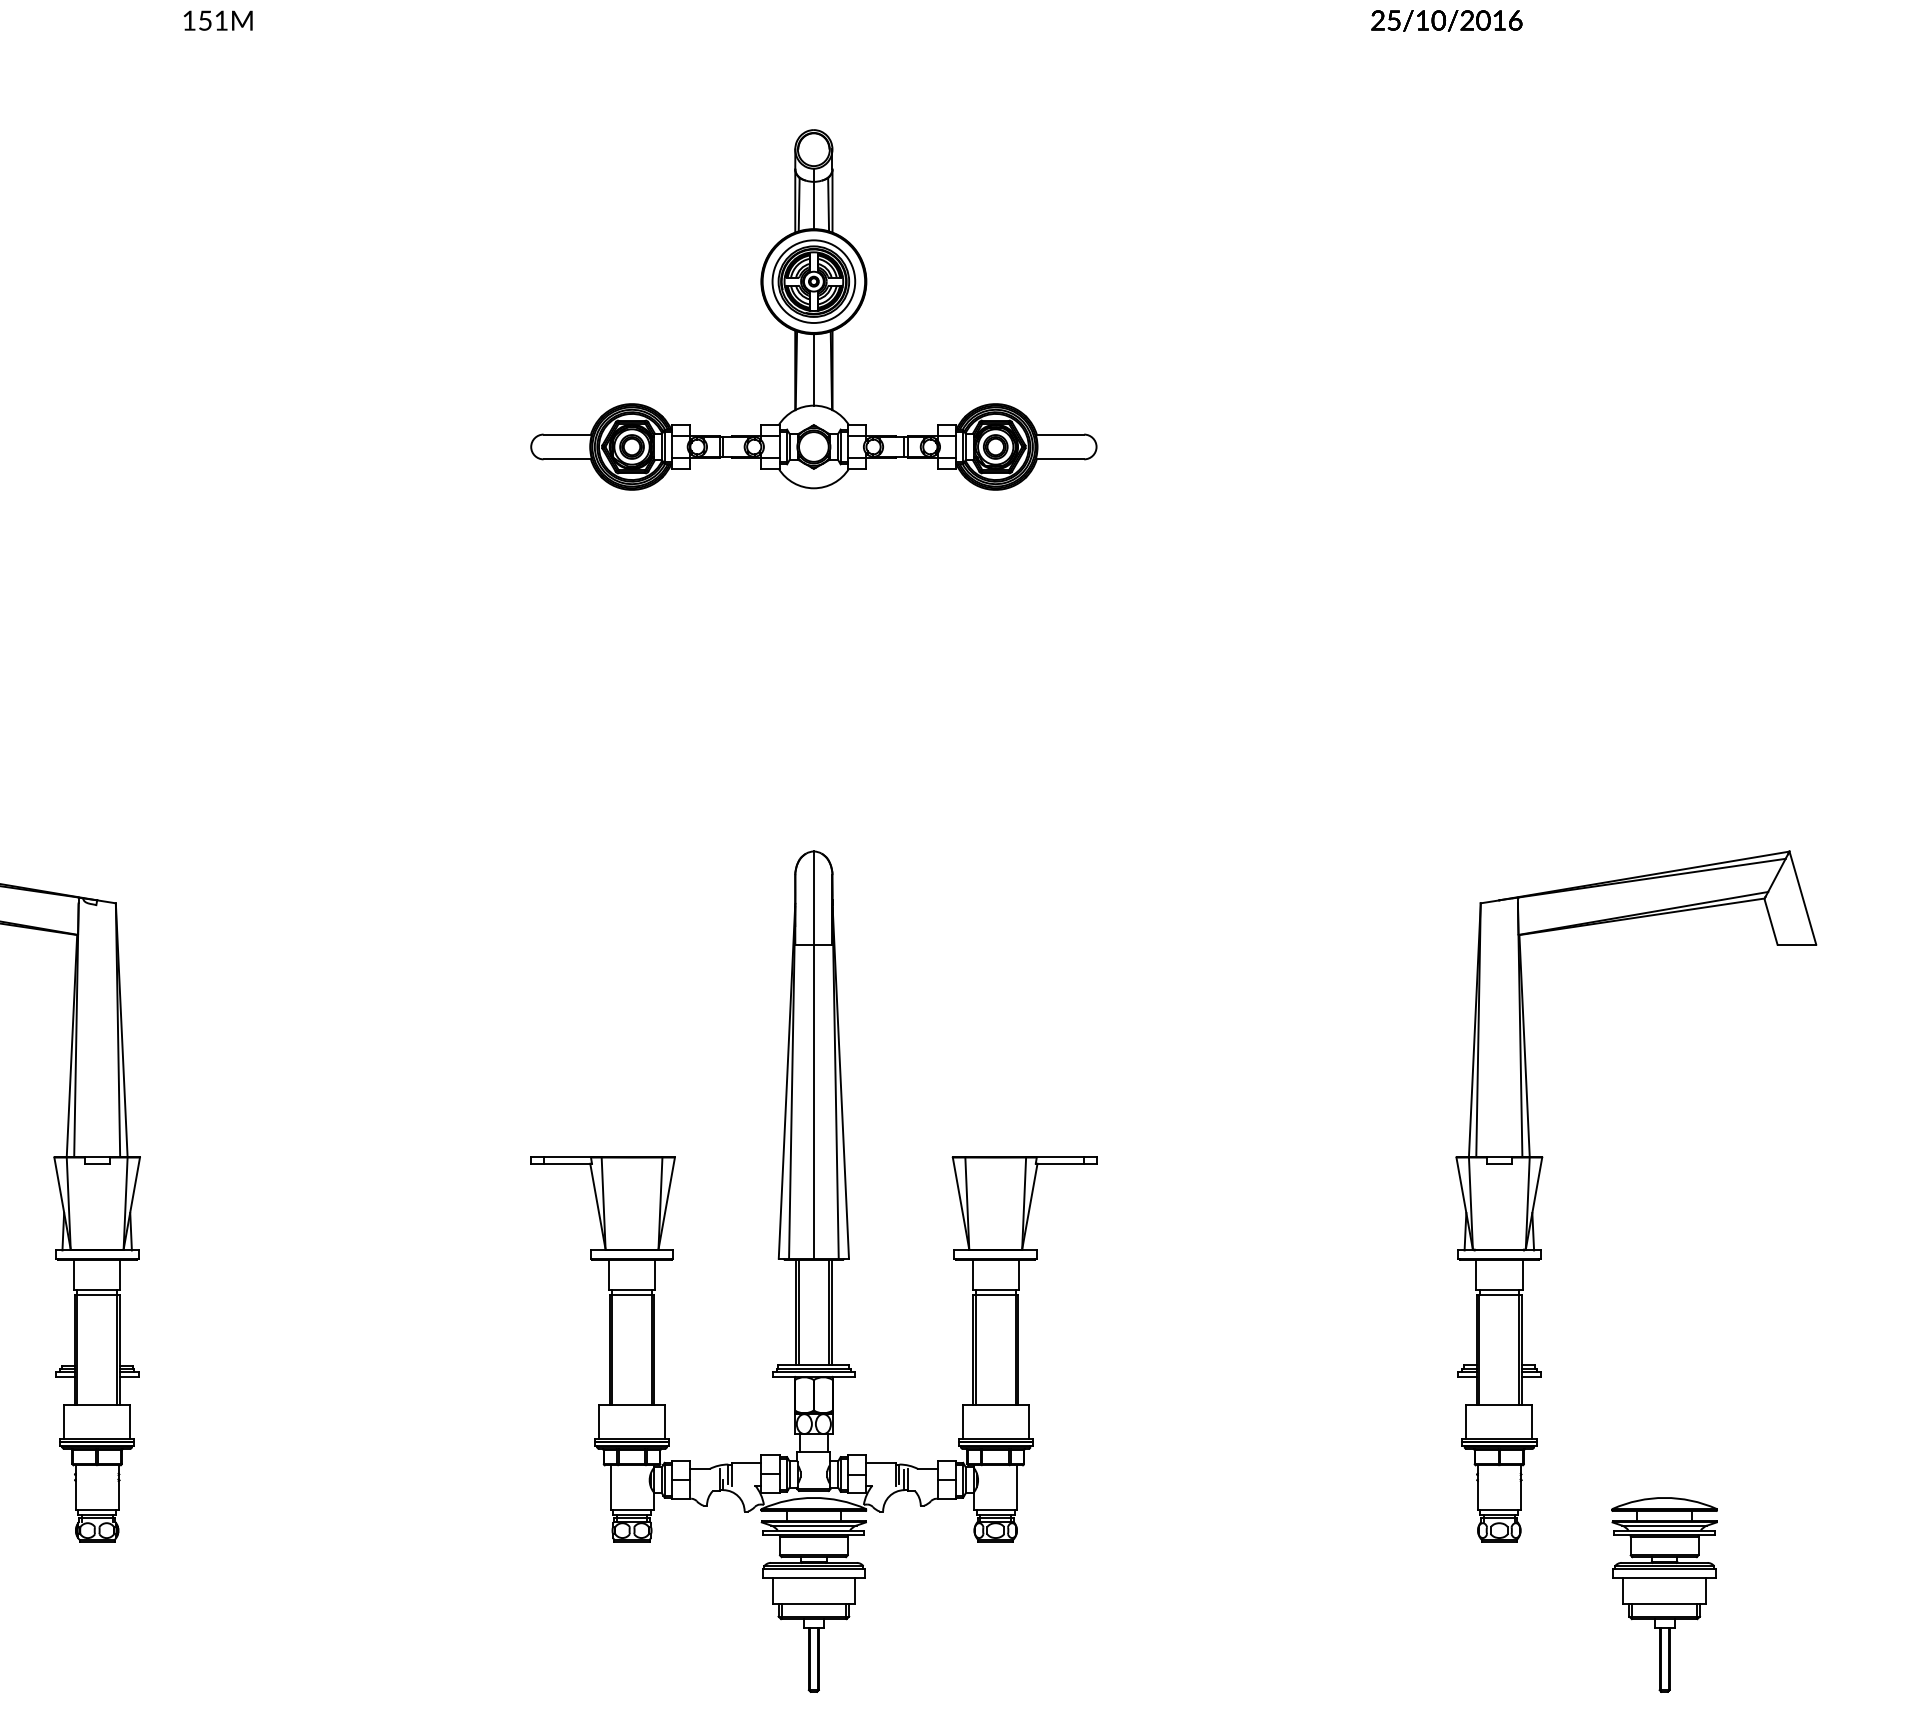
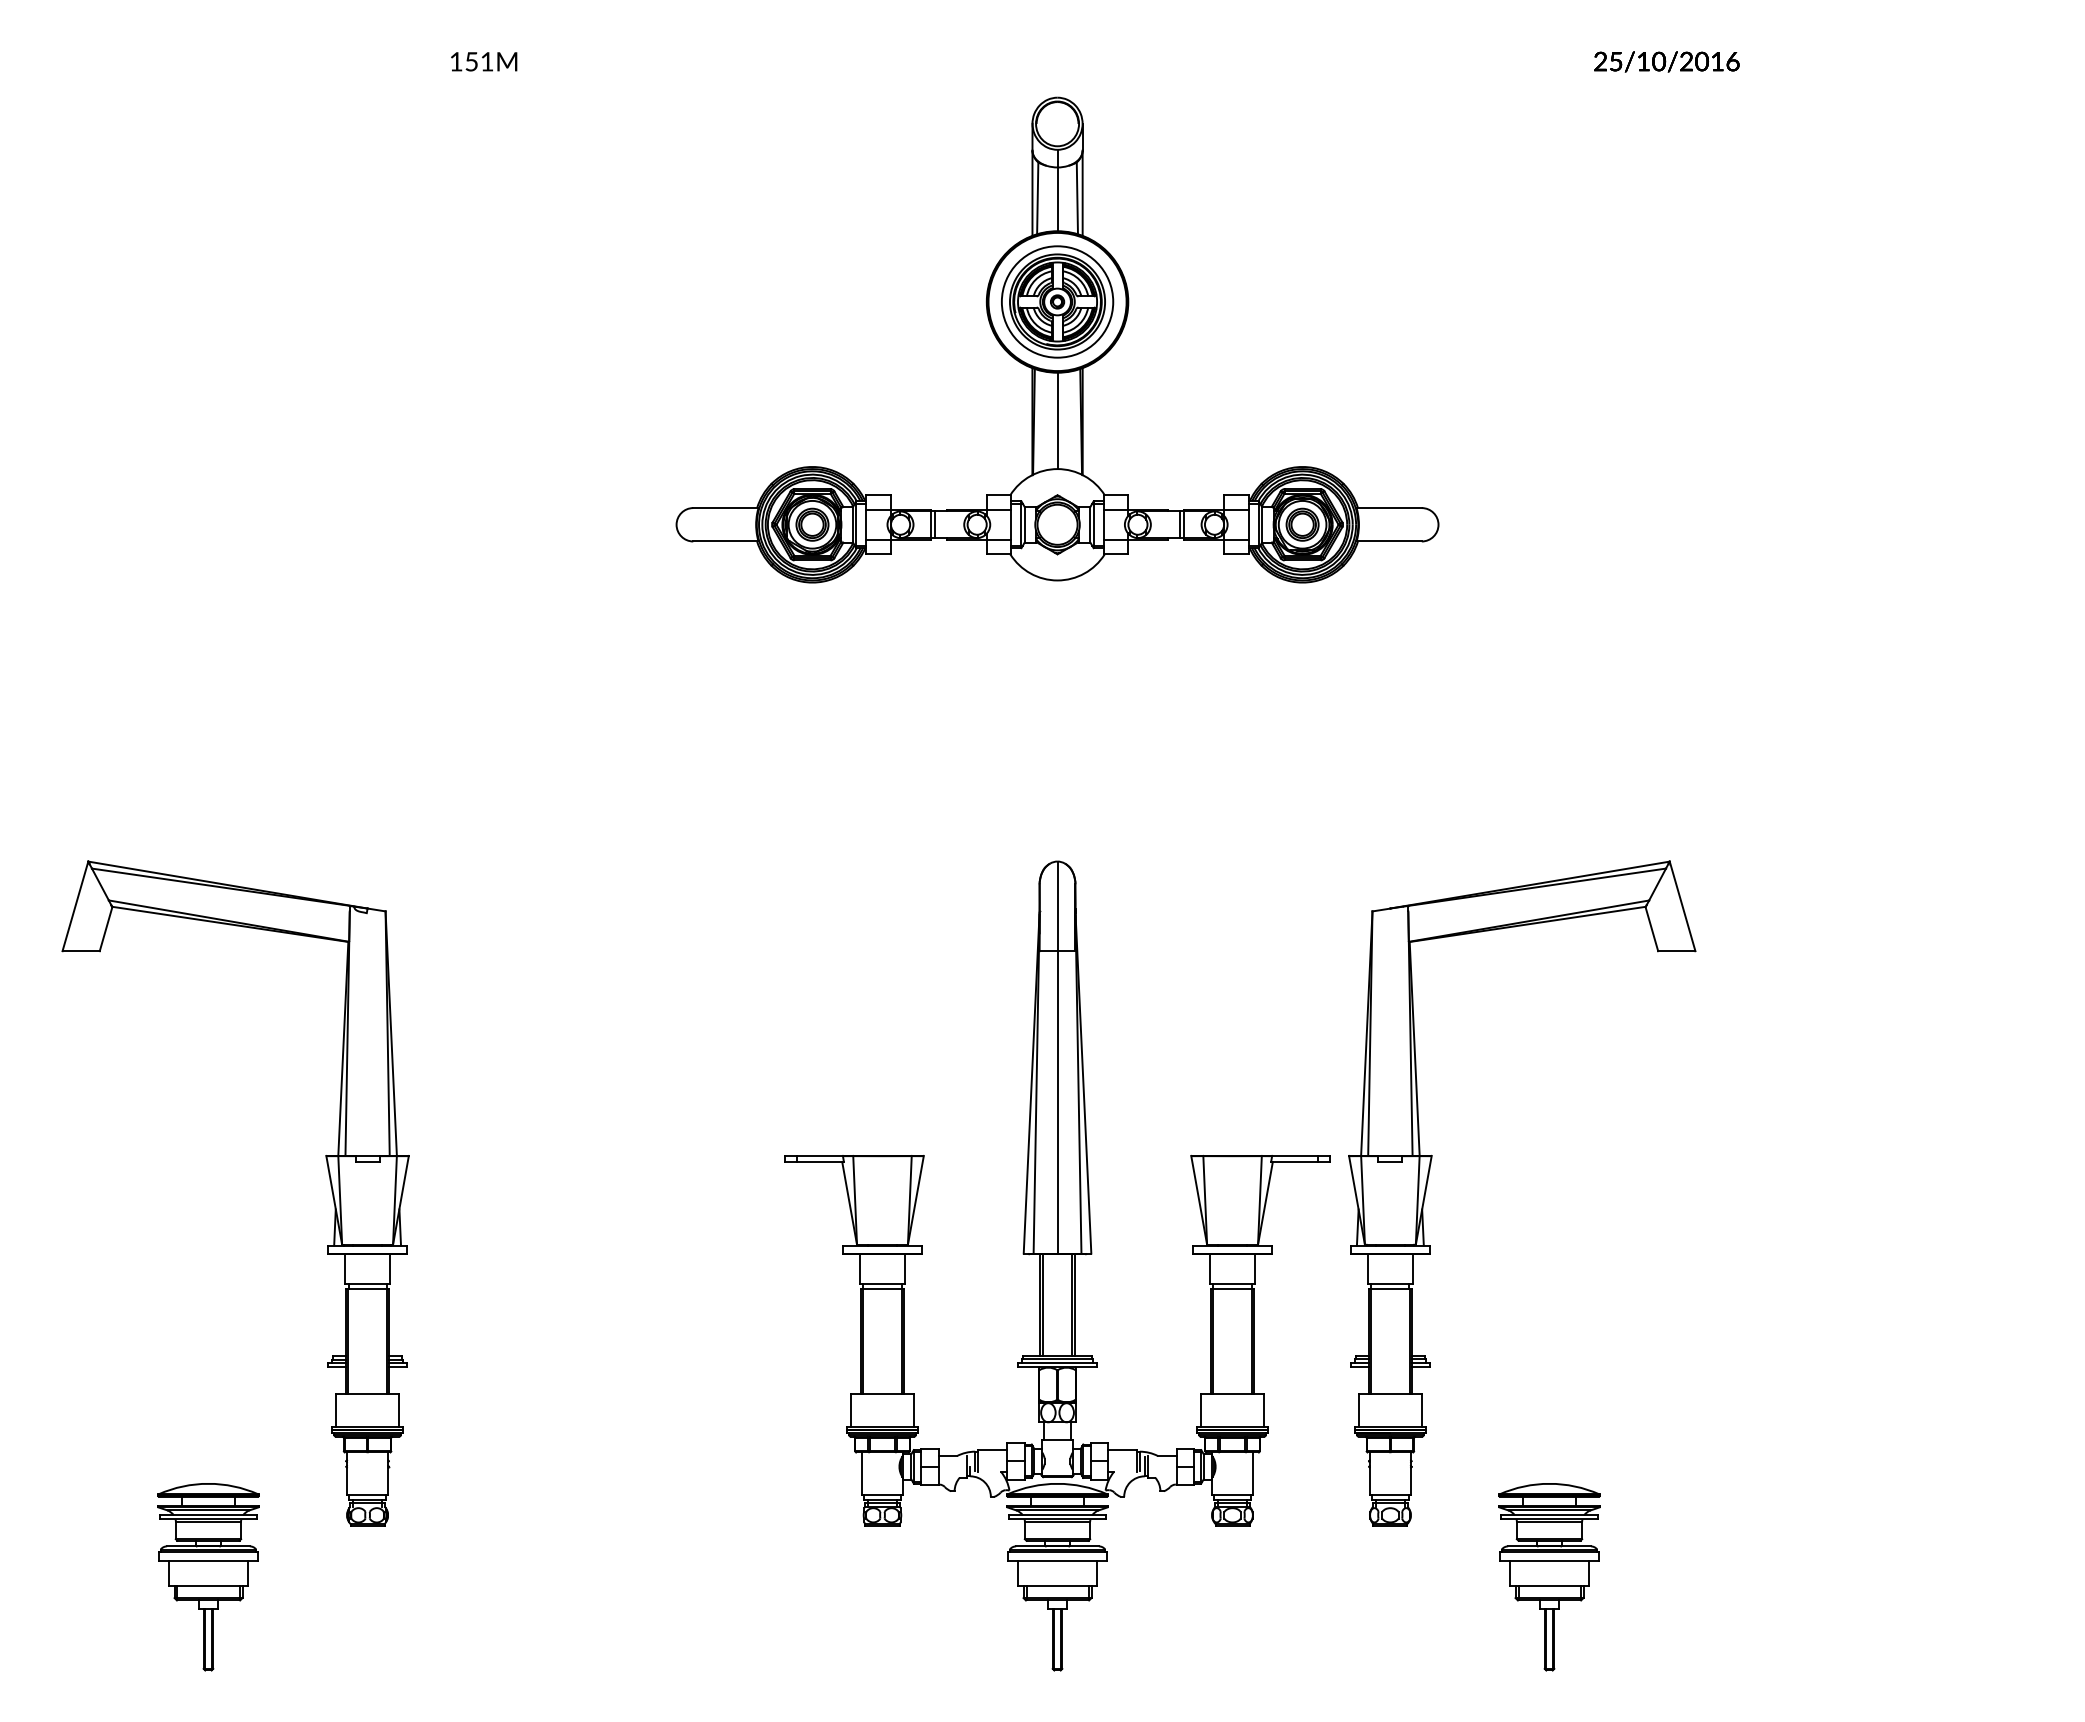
part: (813, 310) -> (1057, 340), size x1.4
part: (1541, 1259) -> (1430, 1254), moved

